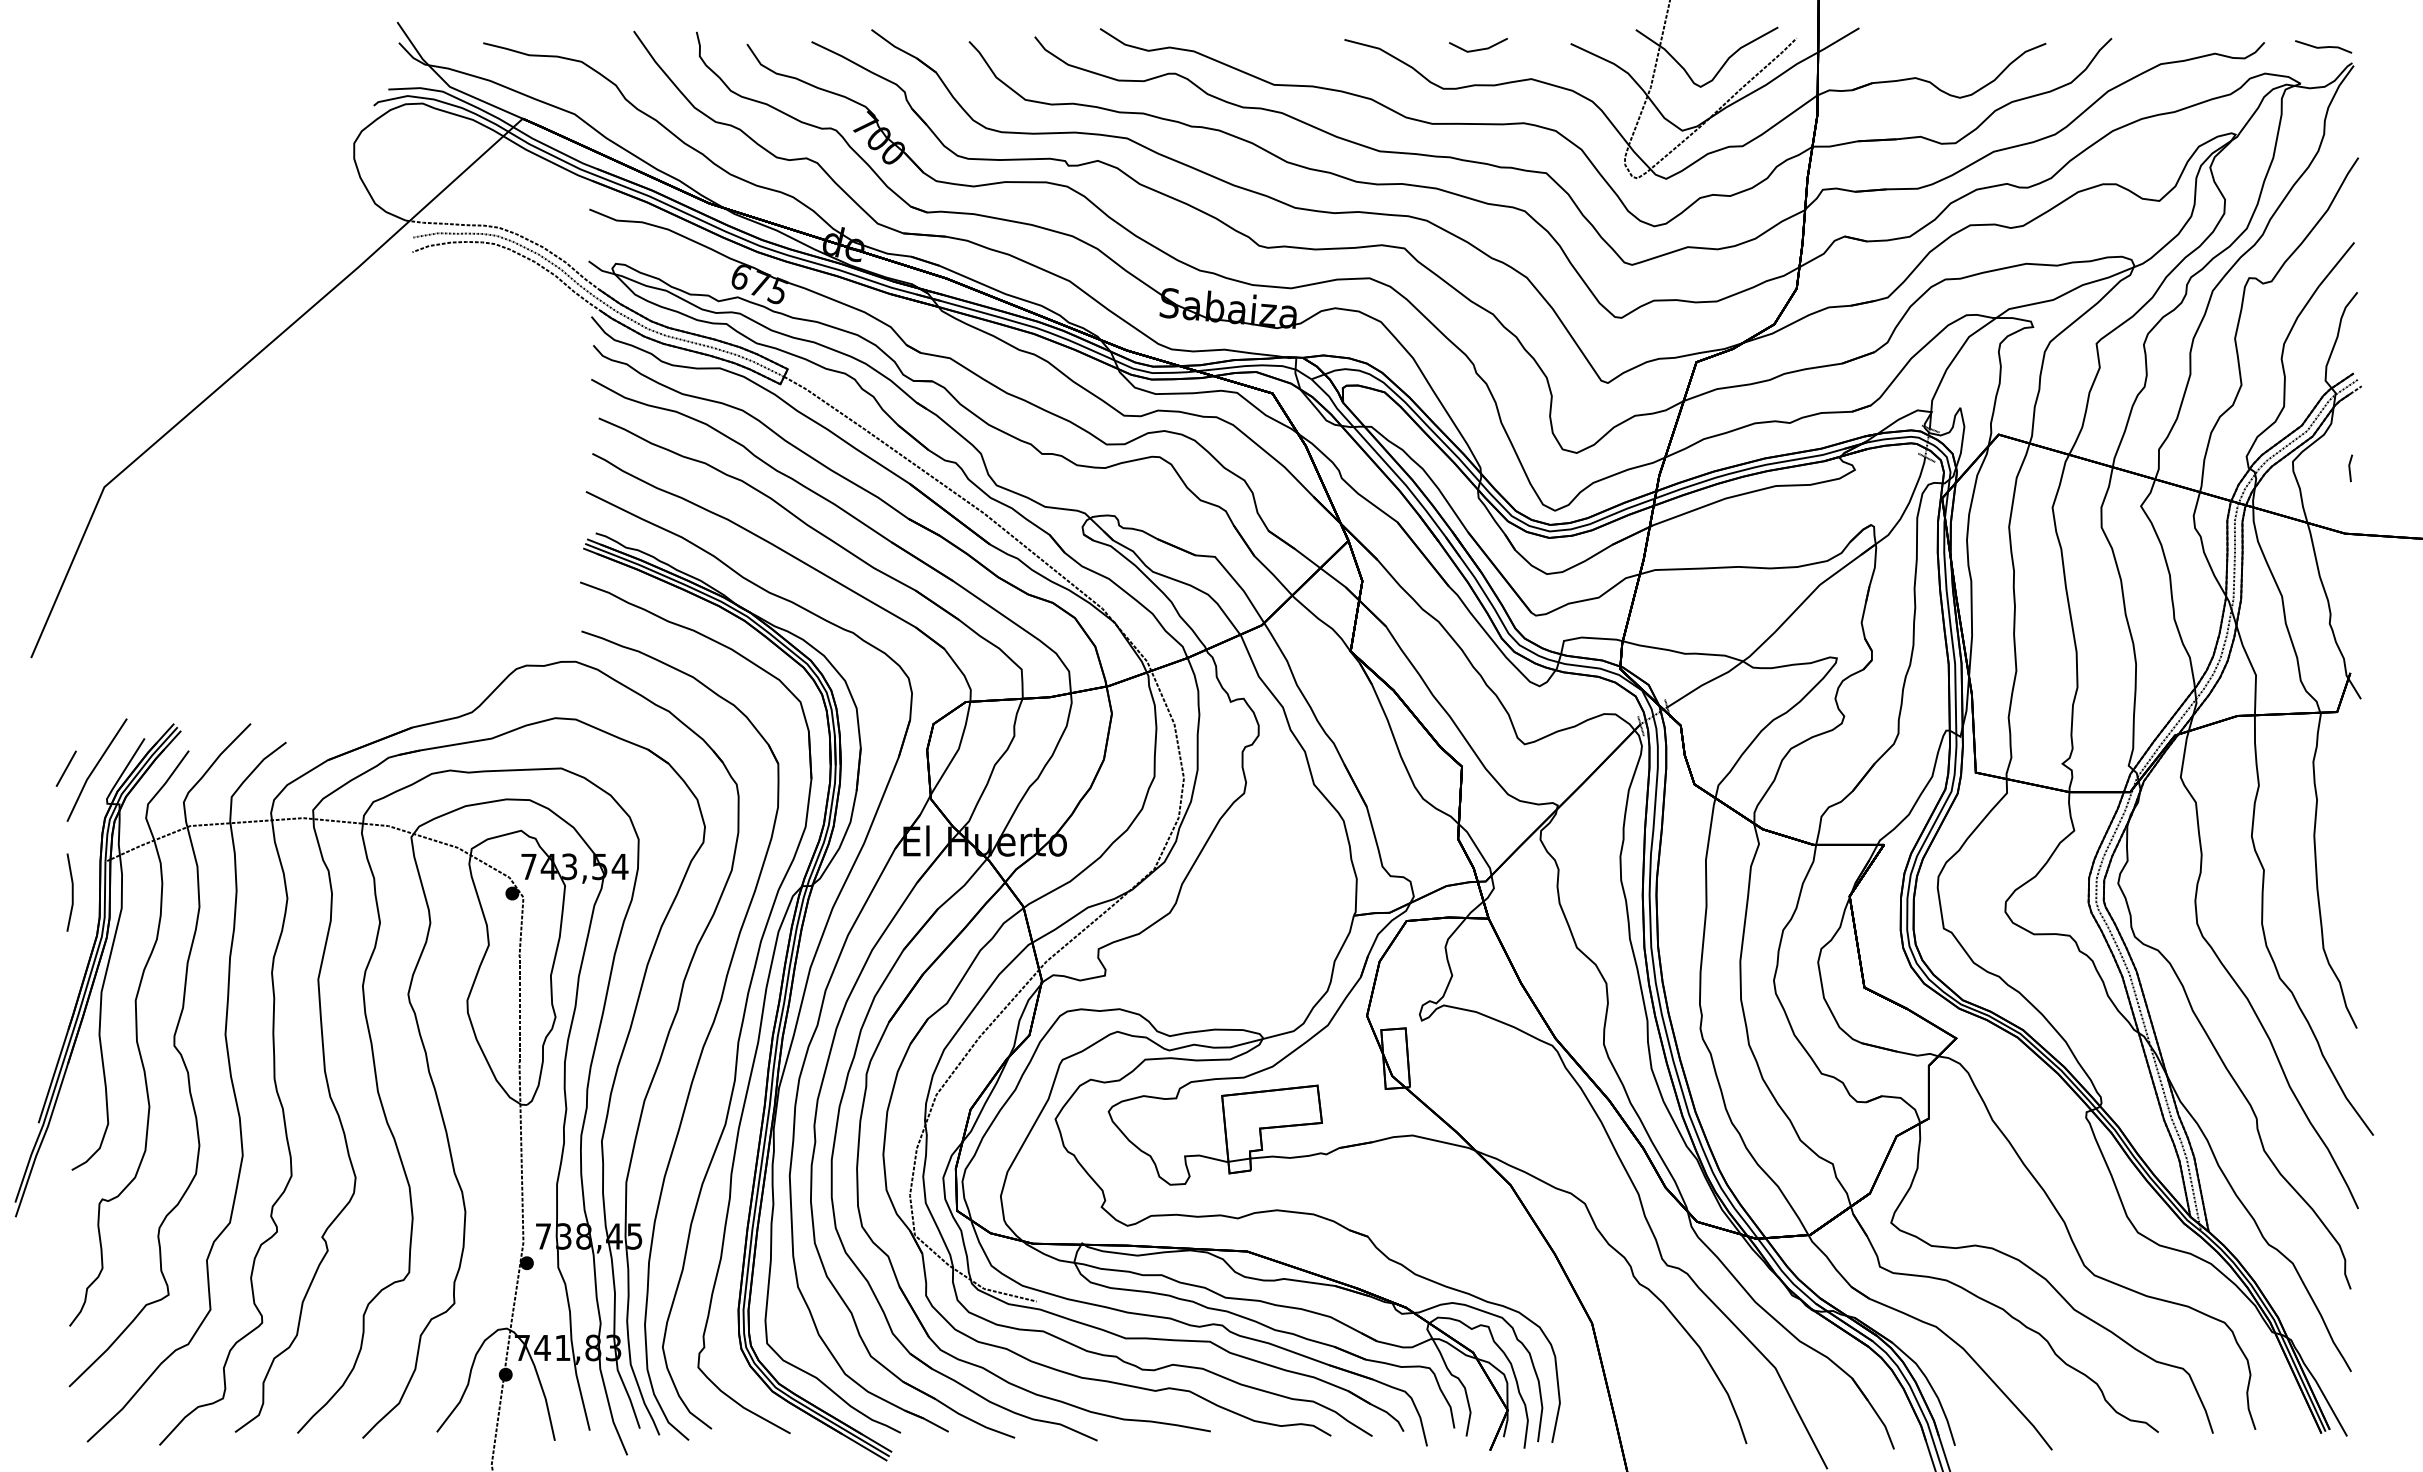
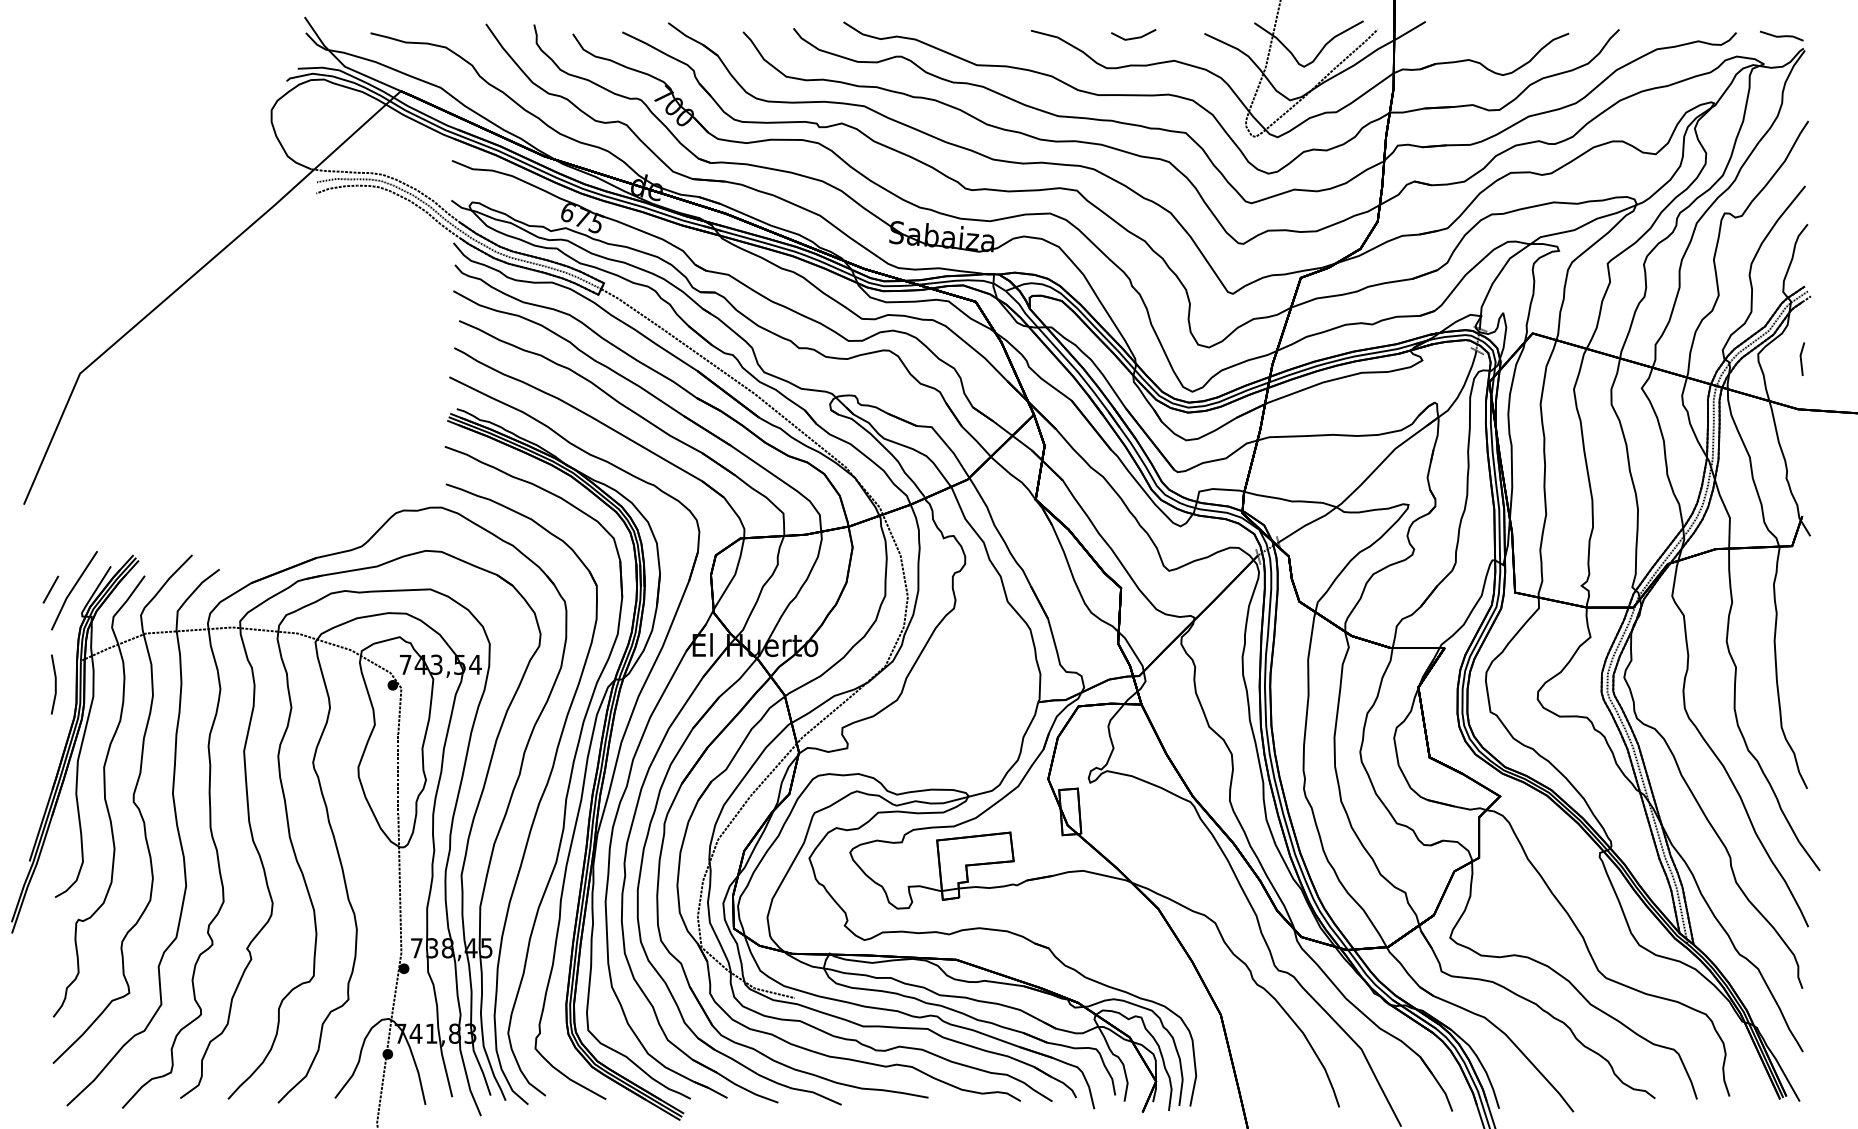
part: (2350, 468) -> (1802, 359), size x1.6

